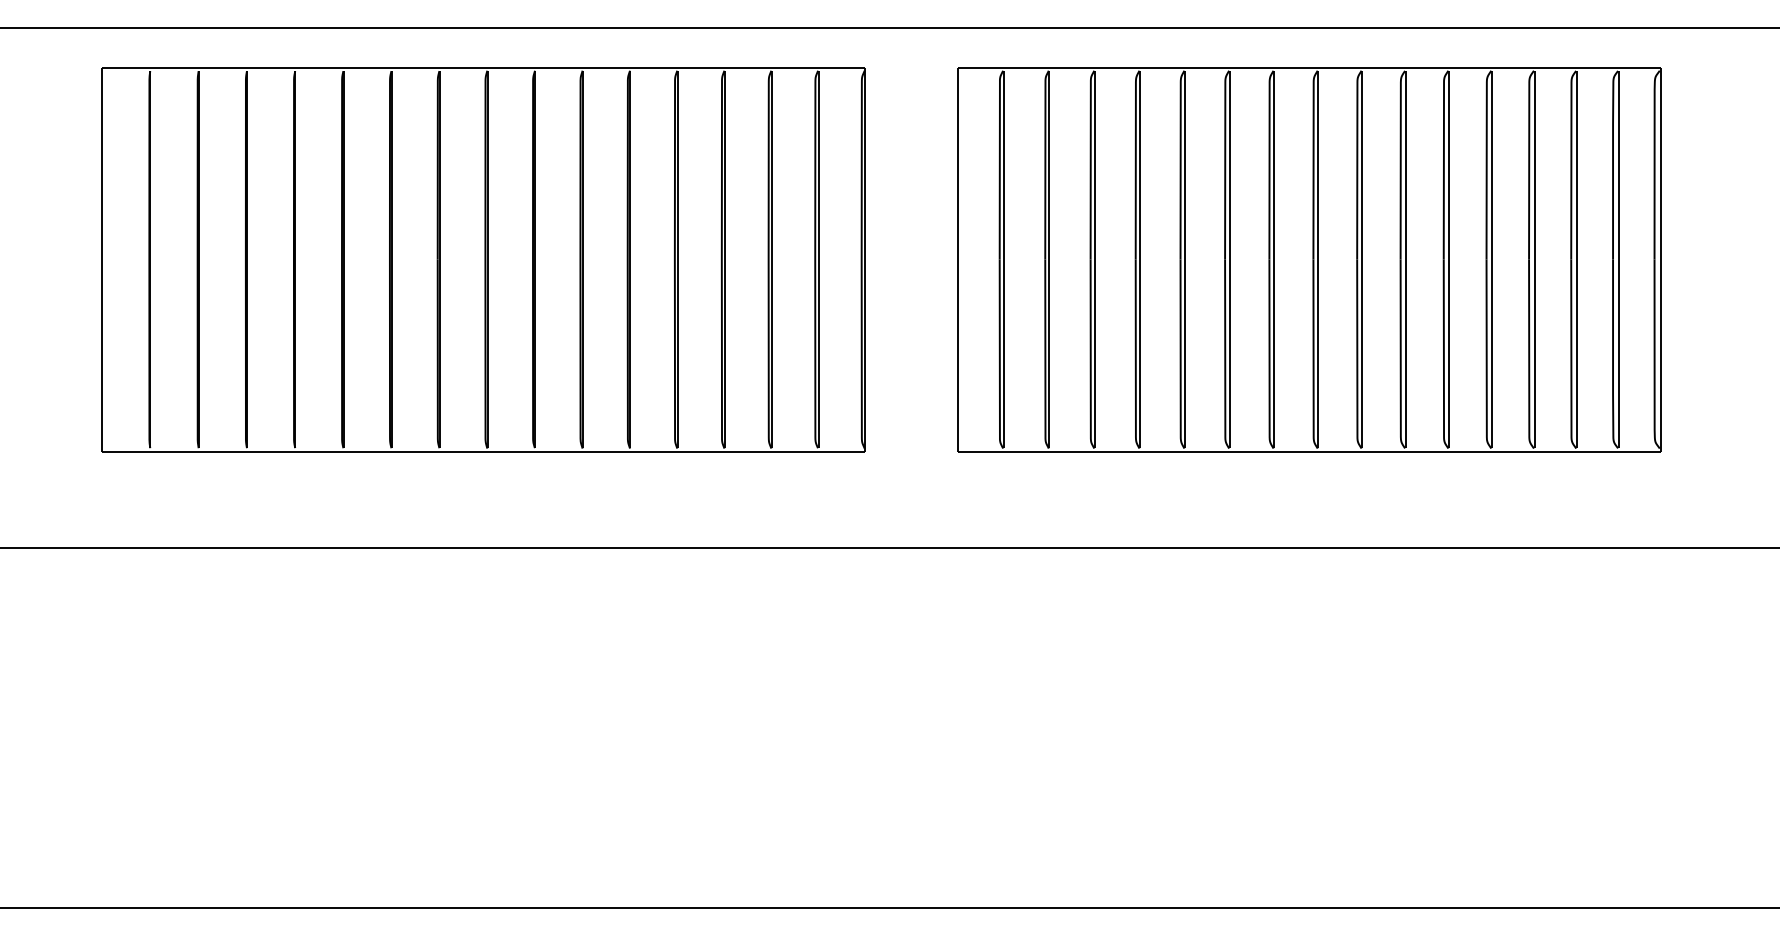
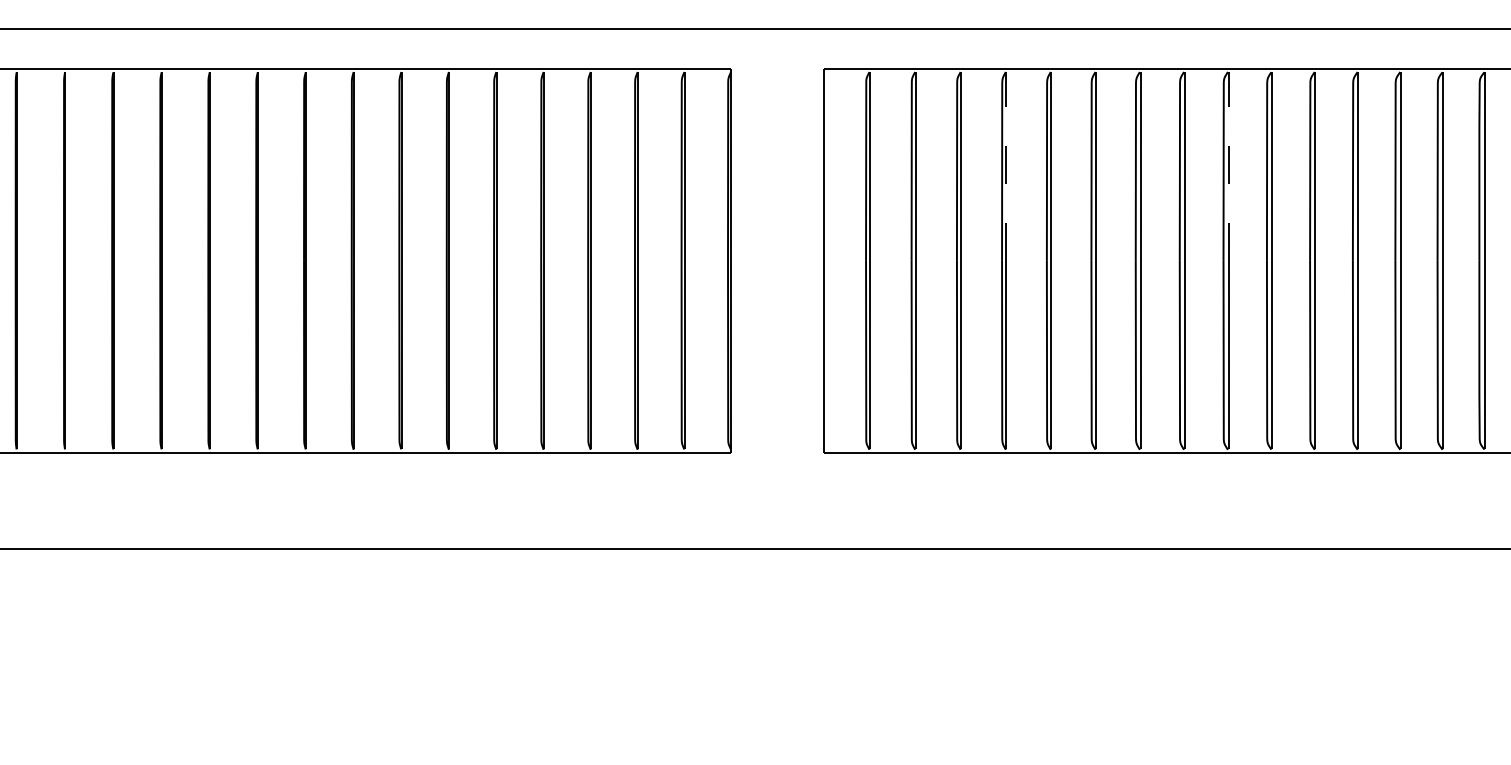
line: (1140, 164) -> (1006, 165), solid -> dashed
line: (1362, 164) -> (1228, 165), solid -> dashed

